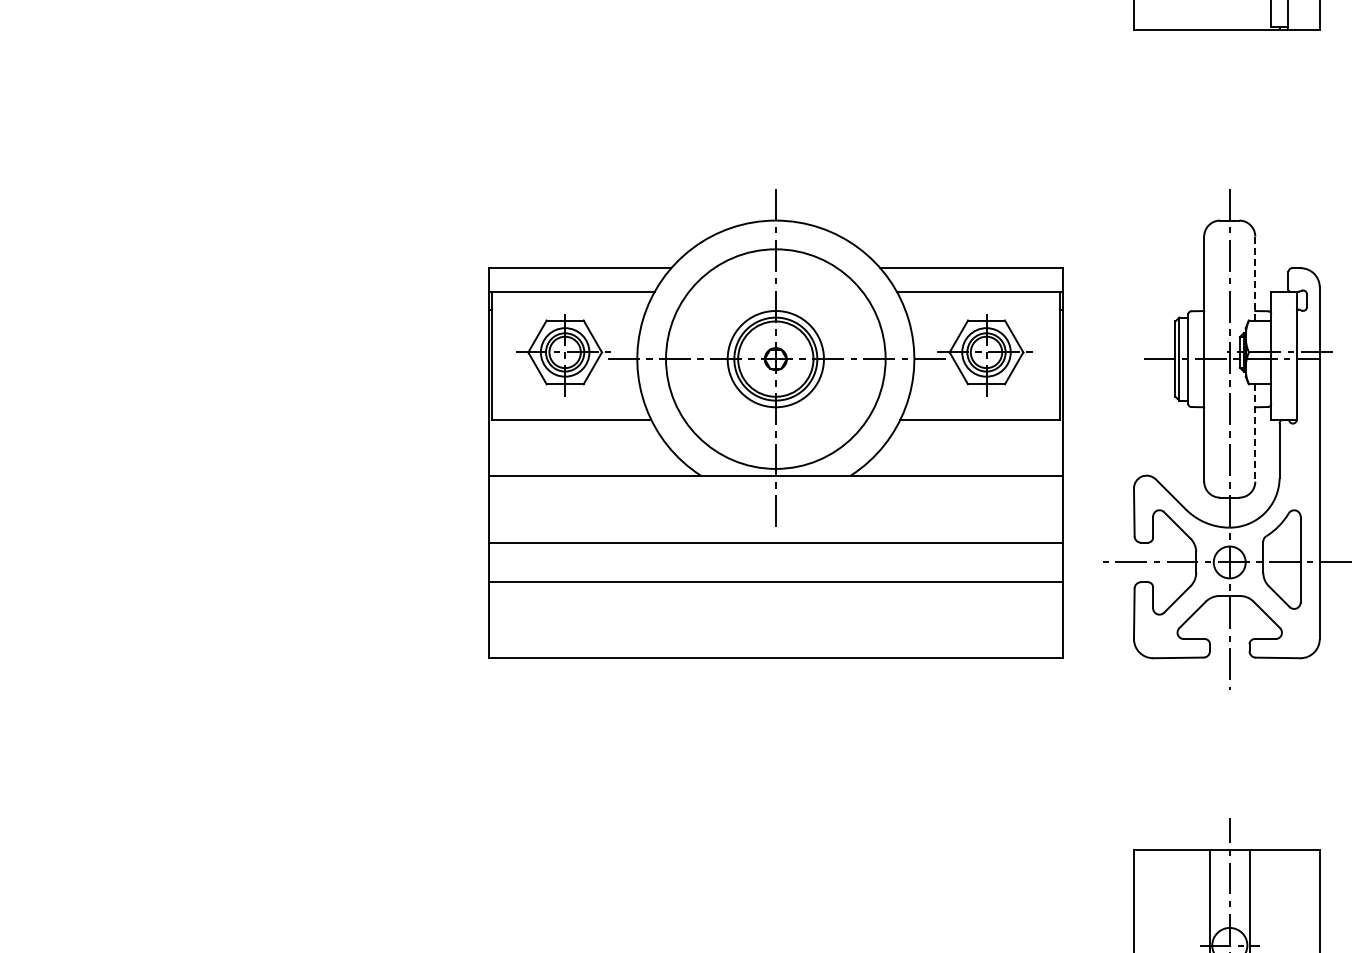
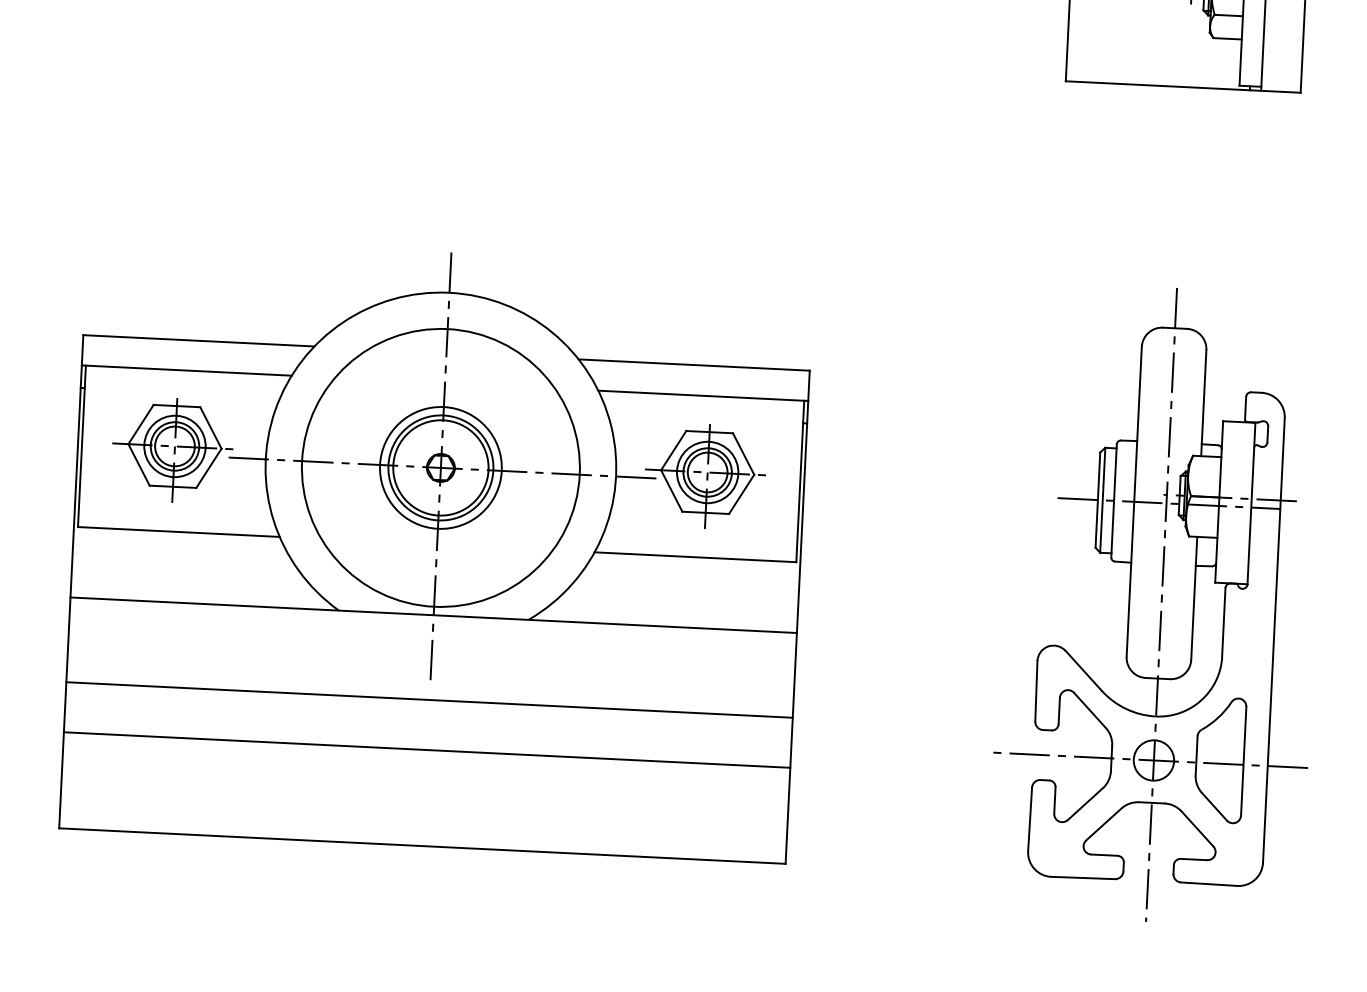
line: (1255, 278) -> (1204, 403), dashed -> solid
part: (775, 423) -> (436, 549), moved
line: (1255, 433) -> (1194, 599), dashed -> solid

